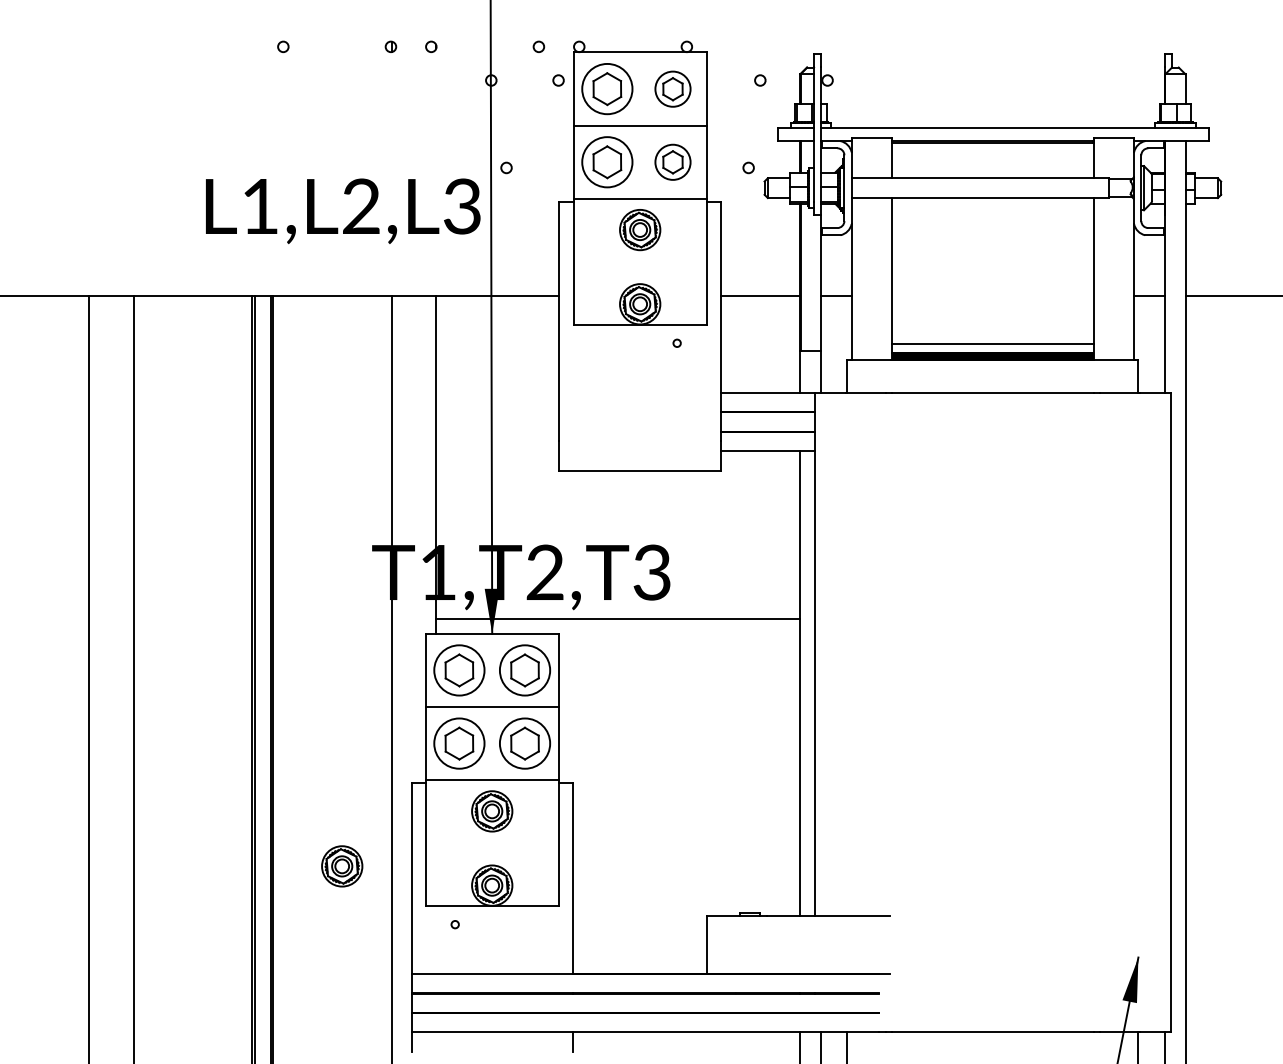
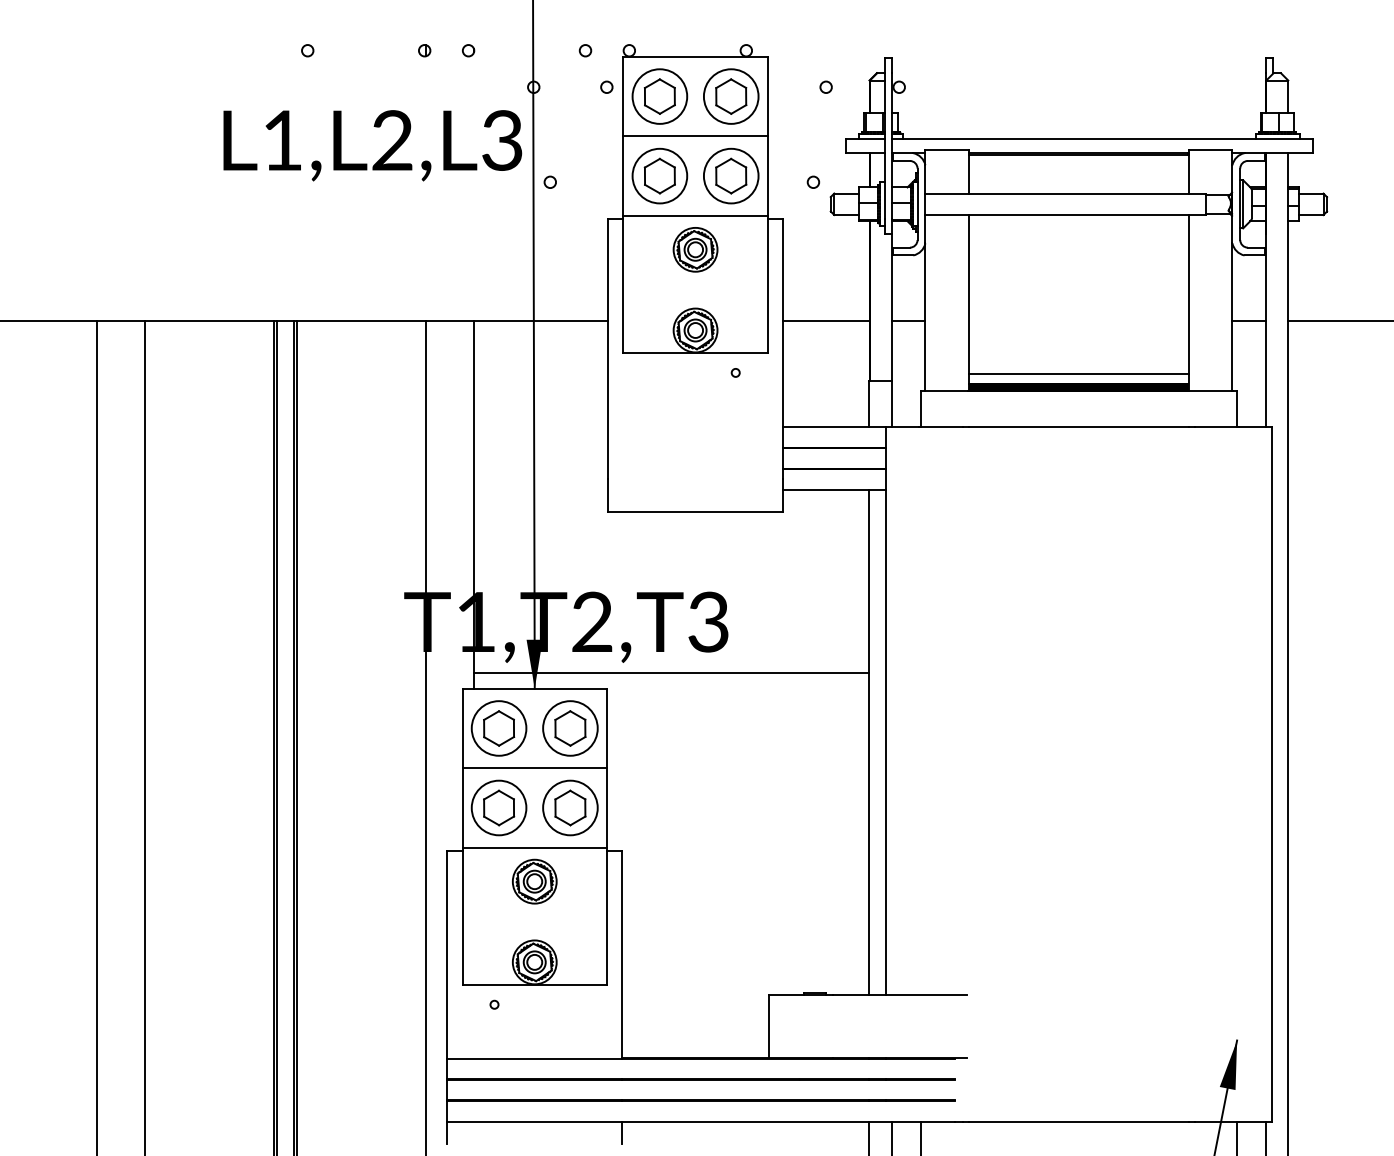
part: (672, 89) -> (730, 97), size x1.43
part: (672, 162) -> (730, 176), size x1.43
text: (343, 211) -> (373, 145), moved
part: (342, 866) -> (372, 941), removed

